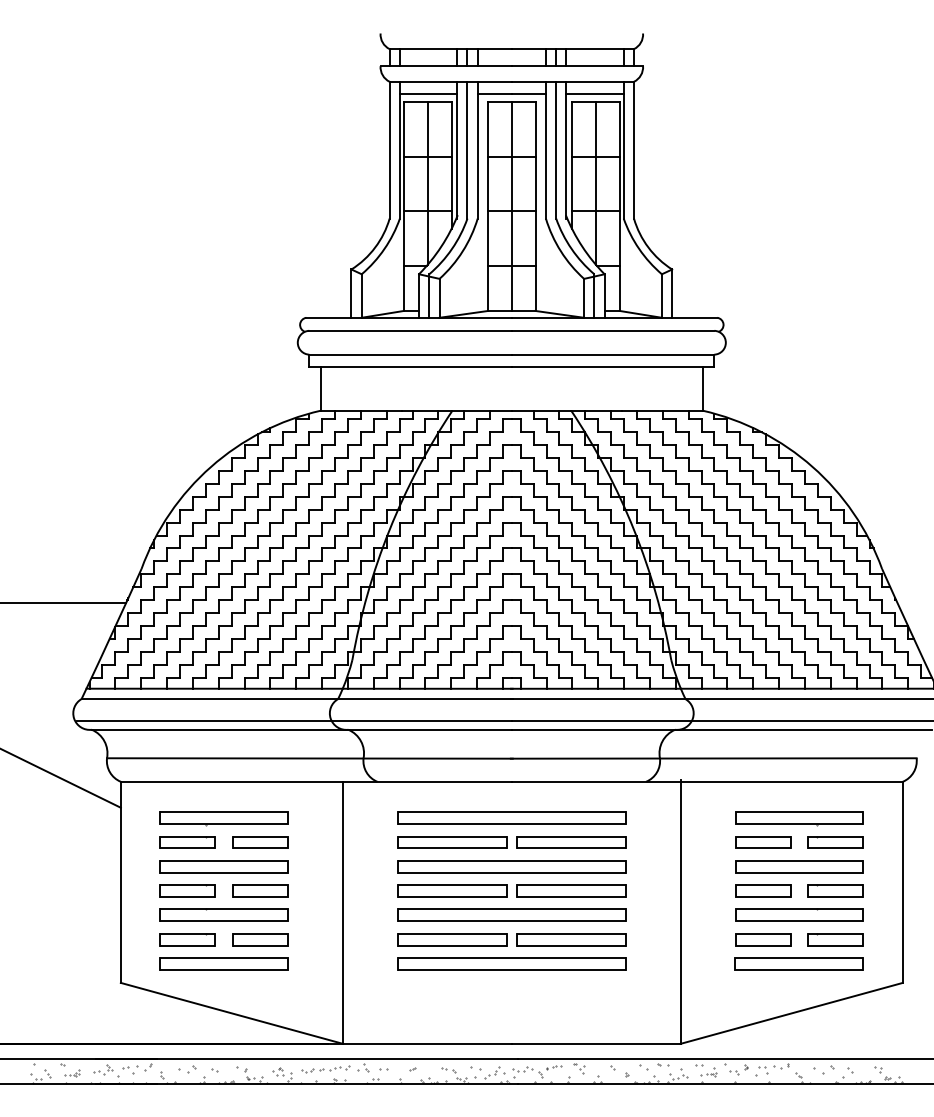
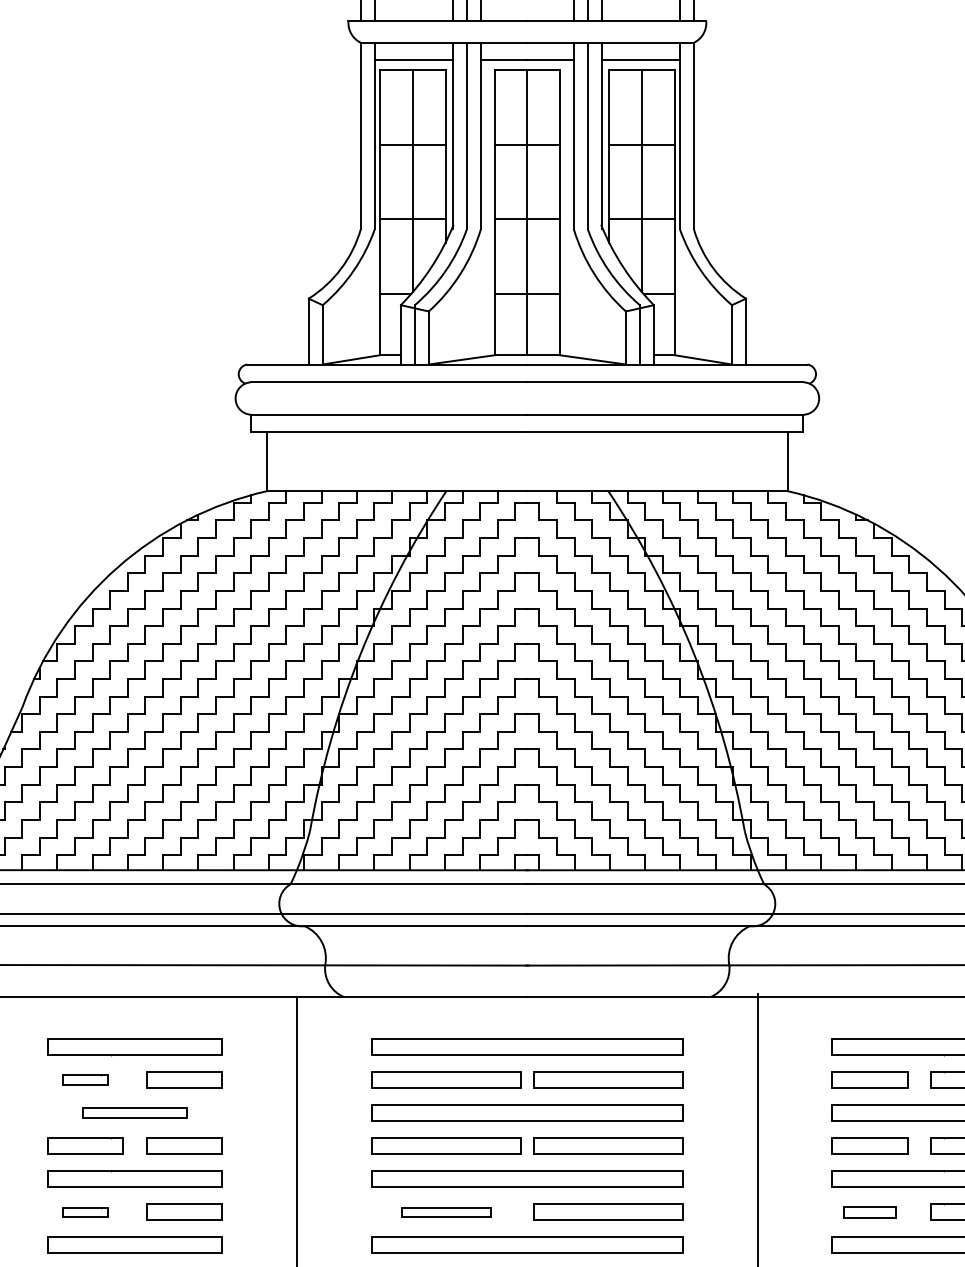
part: (187, 842) -> (85, 1079), size x0.6
part: (223, 866) -> (134, 1112), size x0.6
part: (187, 939) -> (85, 1212), size x0.6
part: (452, 939) -> (446, 1212), size x0.6
part: (763, 939) -> (870, 1212), size x0.7

